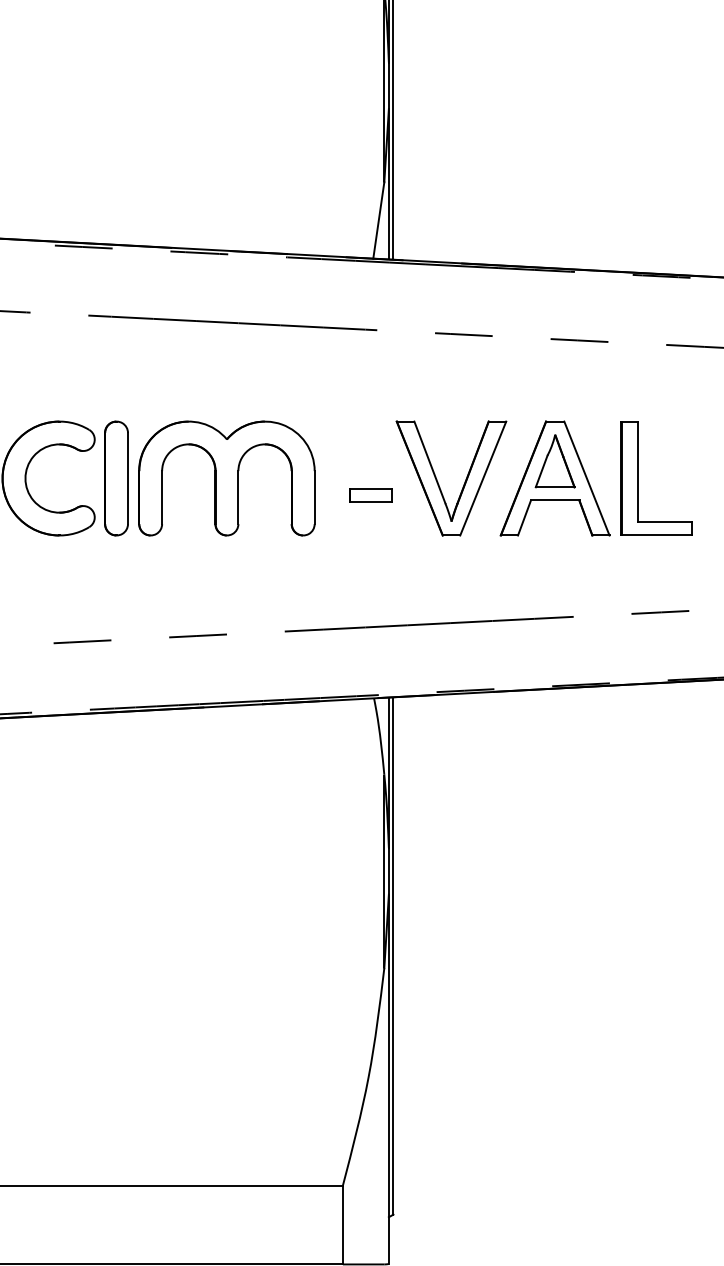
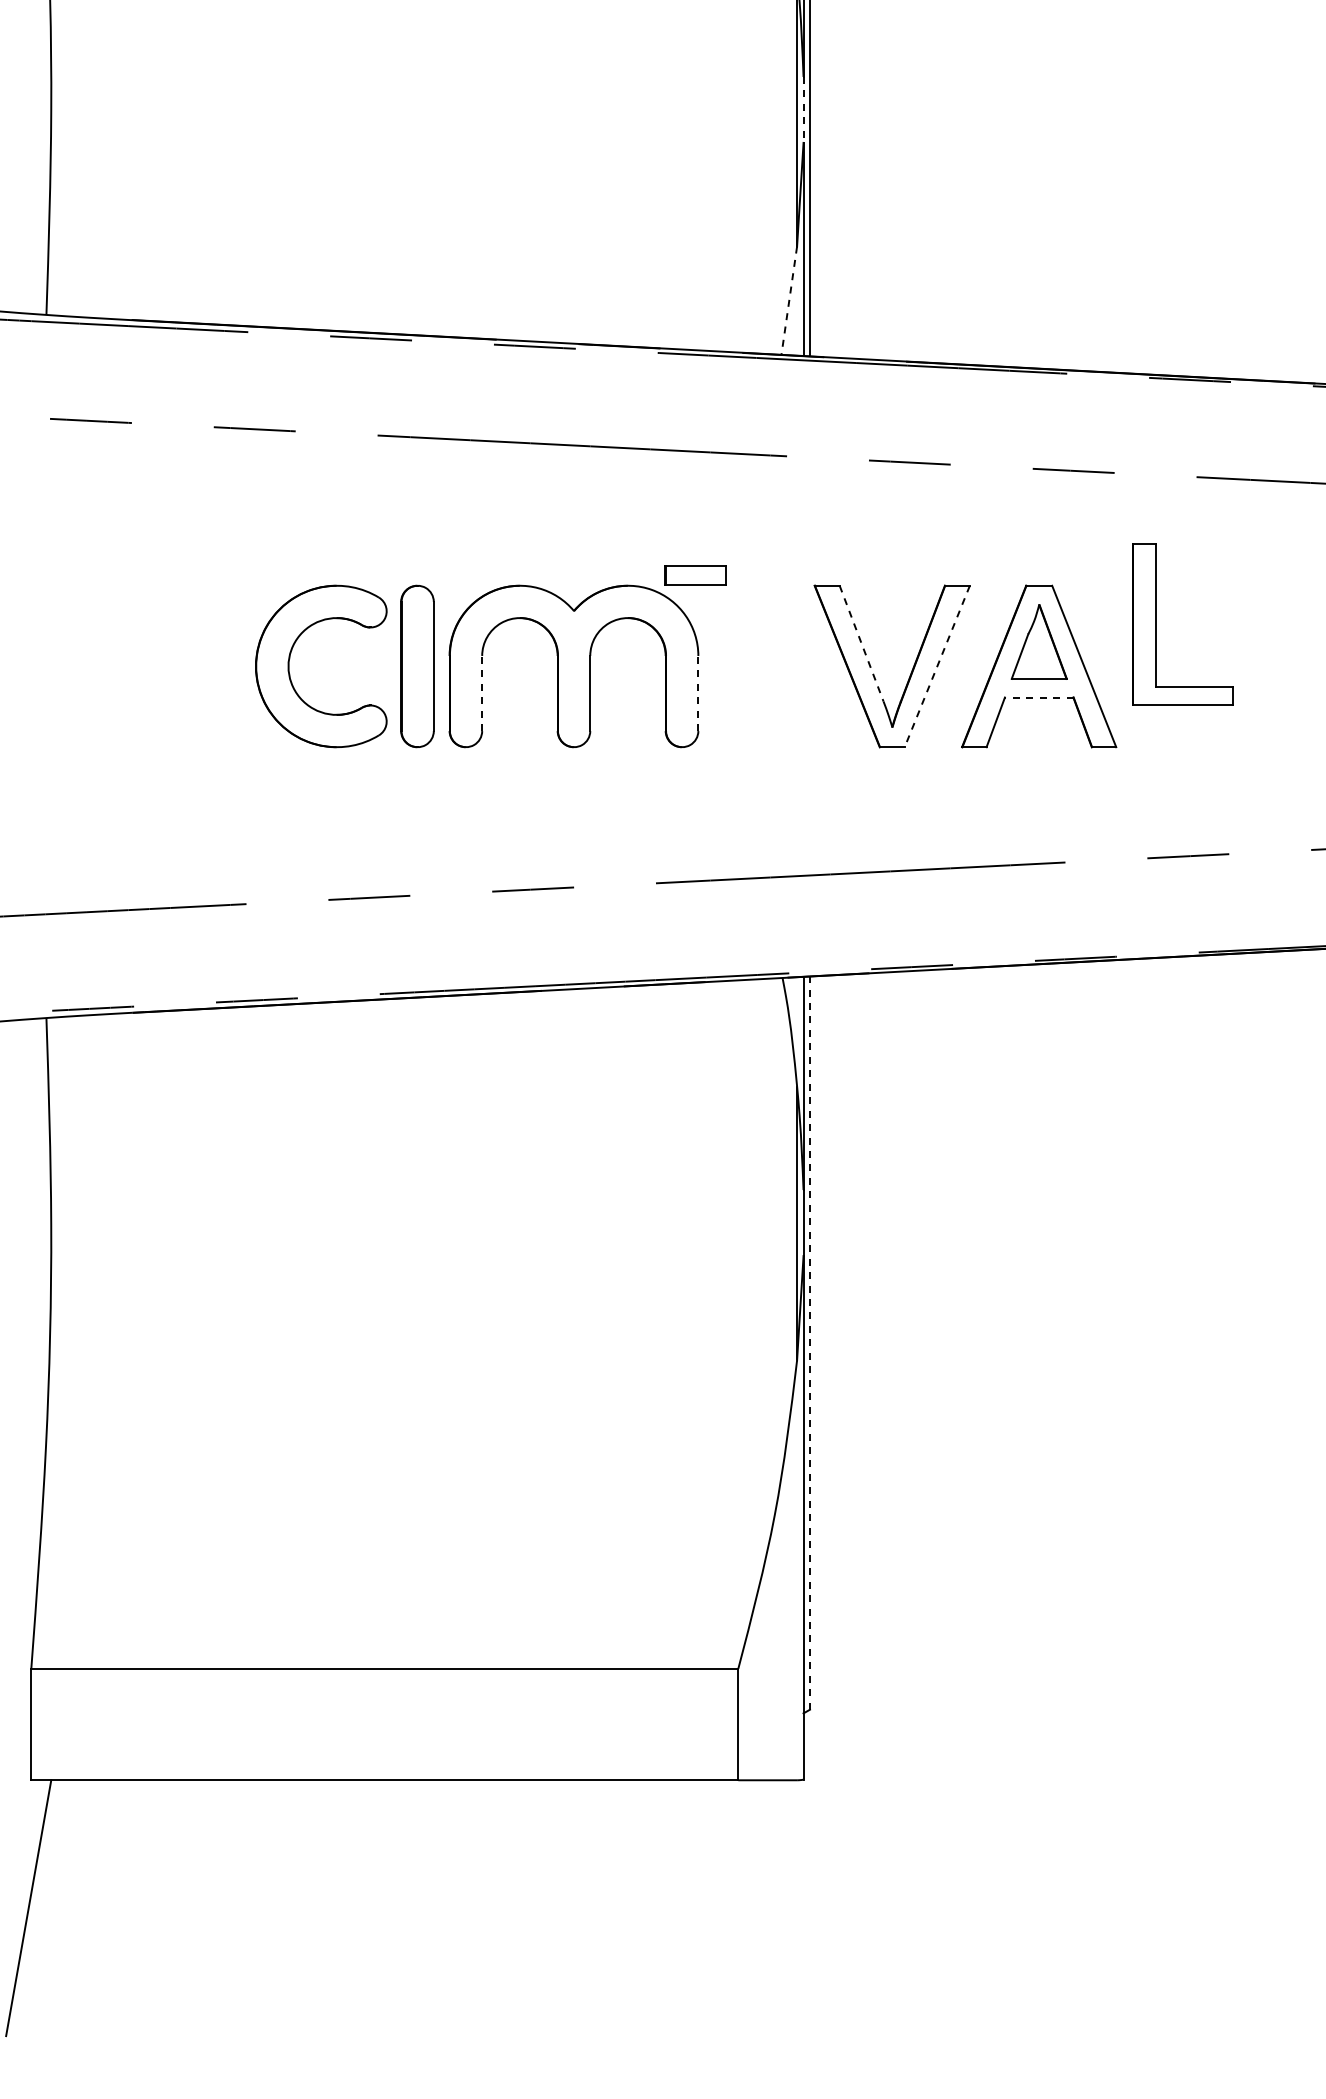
line: (388, 85) -> (803, 109), solid -> dashed
line: (378, 220) -> (789, 300), solid -> dashed
line: (429, 462) -> (861, 643), solid -> dashed
line: (483, 478) -> (937, 666), solid -> dashed
part: (637, 478) -> (1156, 624), moved
part: (371, 495) -> (695, 575), moved
line: (162, 497) -> (482, 693), solid -> dashed
line: (314, 497) -> (698, 693), solid -> dashed
line: (554, 500) -> (1038, 697), solid -> dashed
line: (393, 956) -> (810, 1343), solid -> dashed

